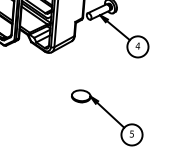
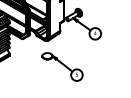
part: (107, 117) -> (62, 66), moved

